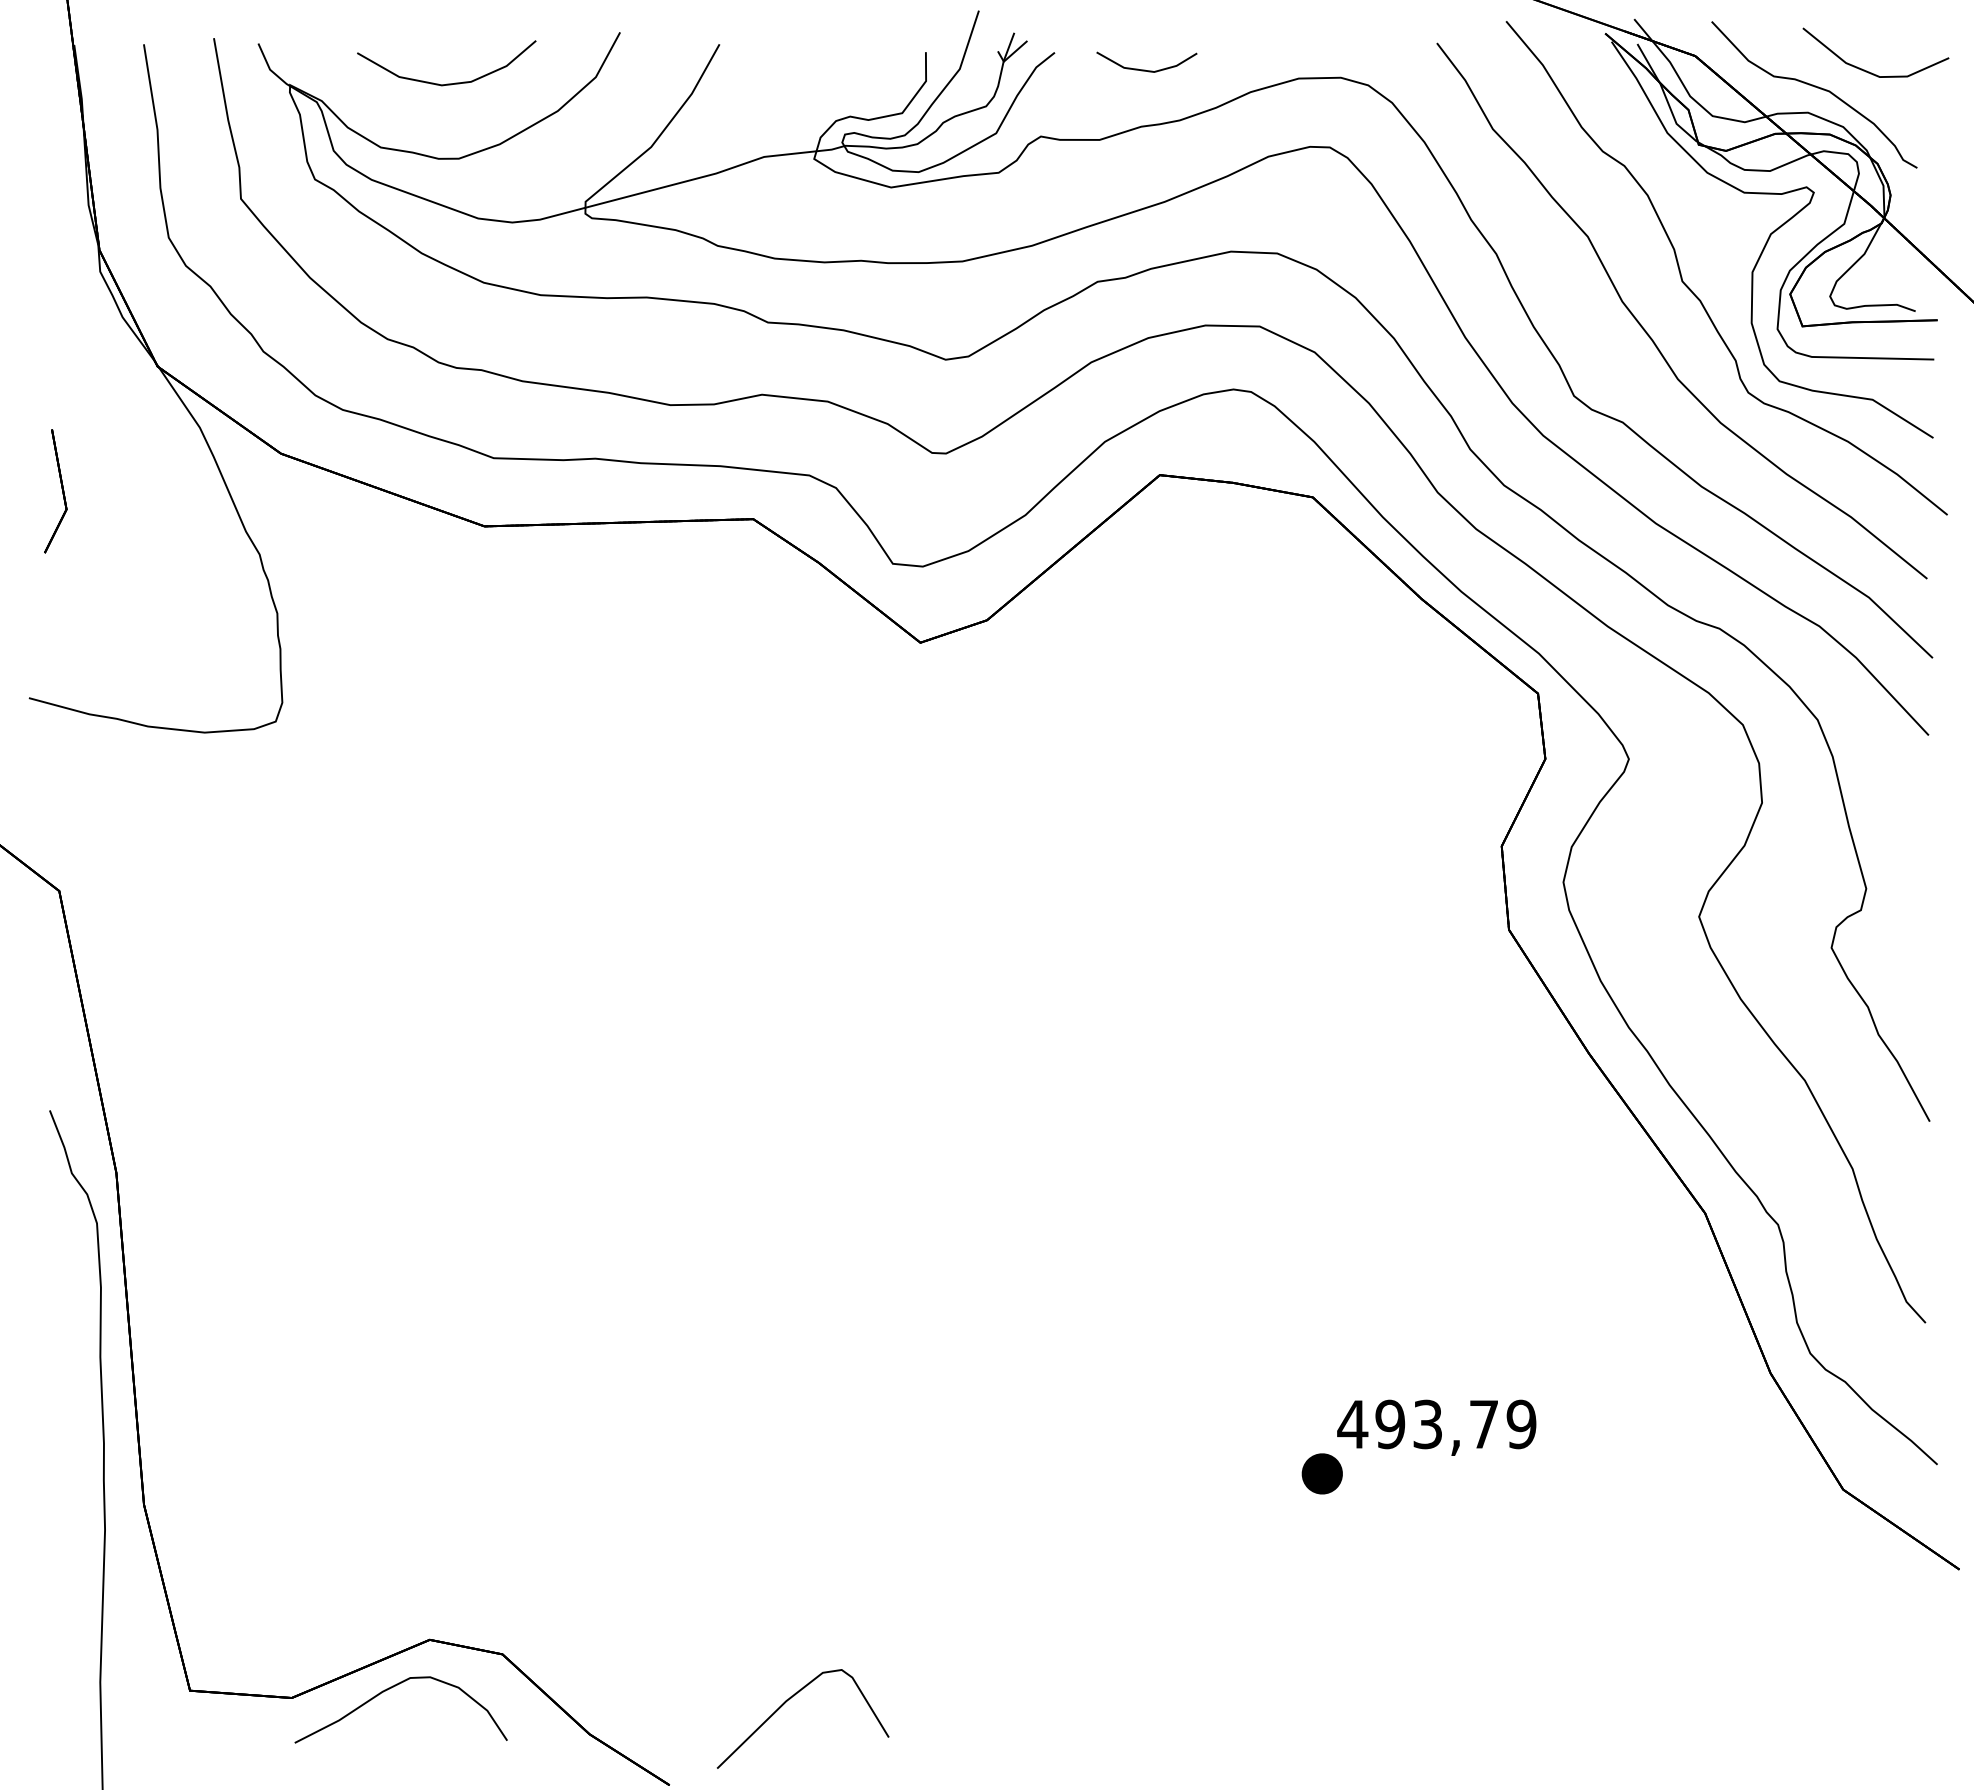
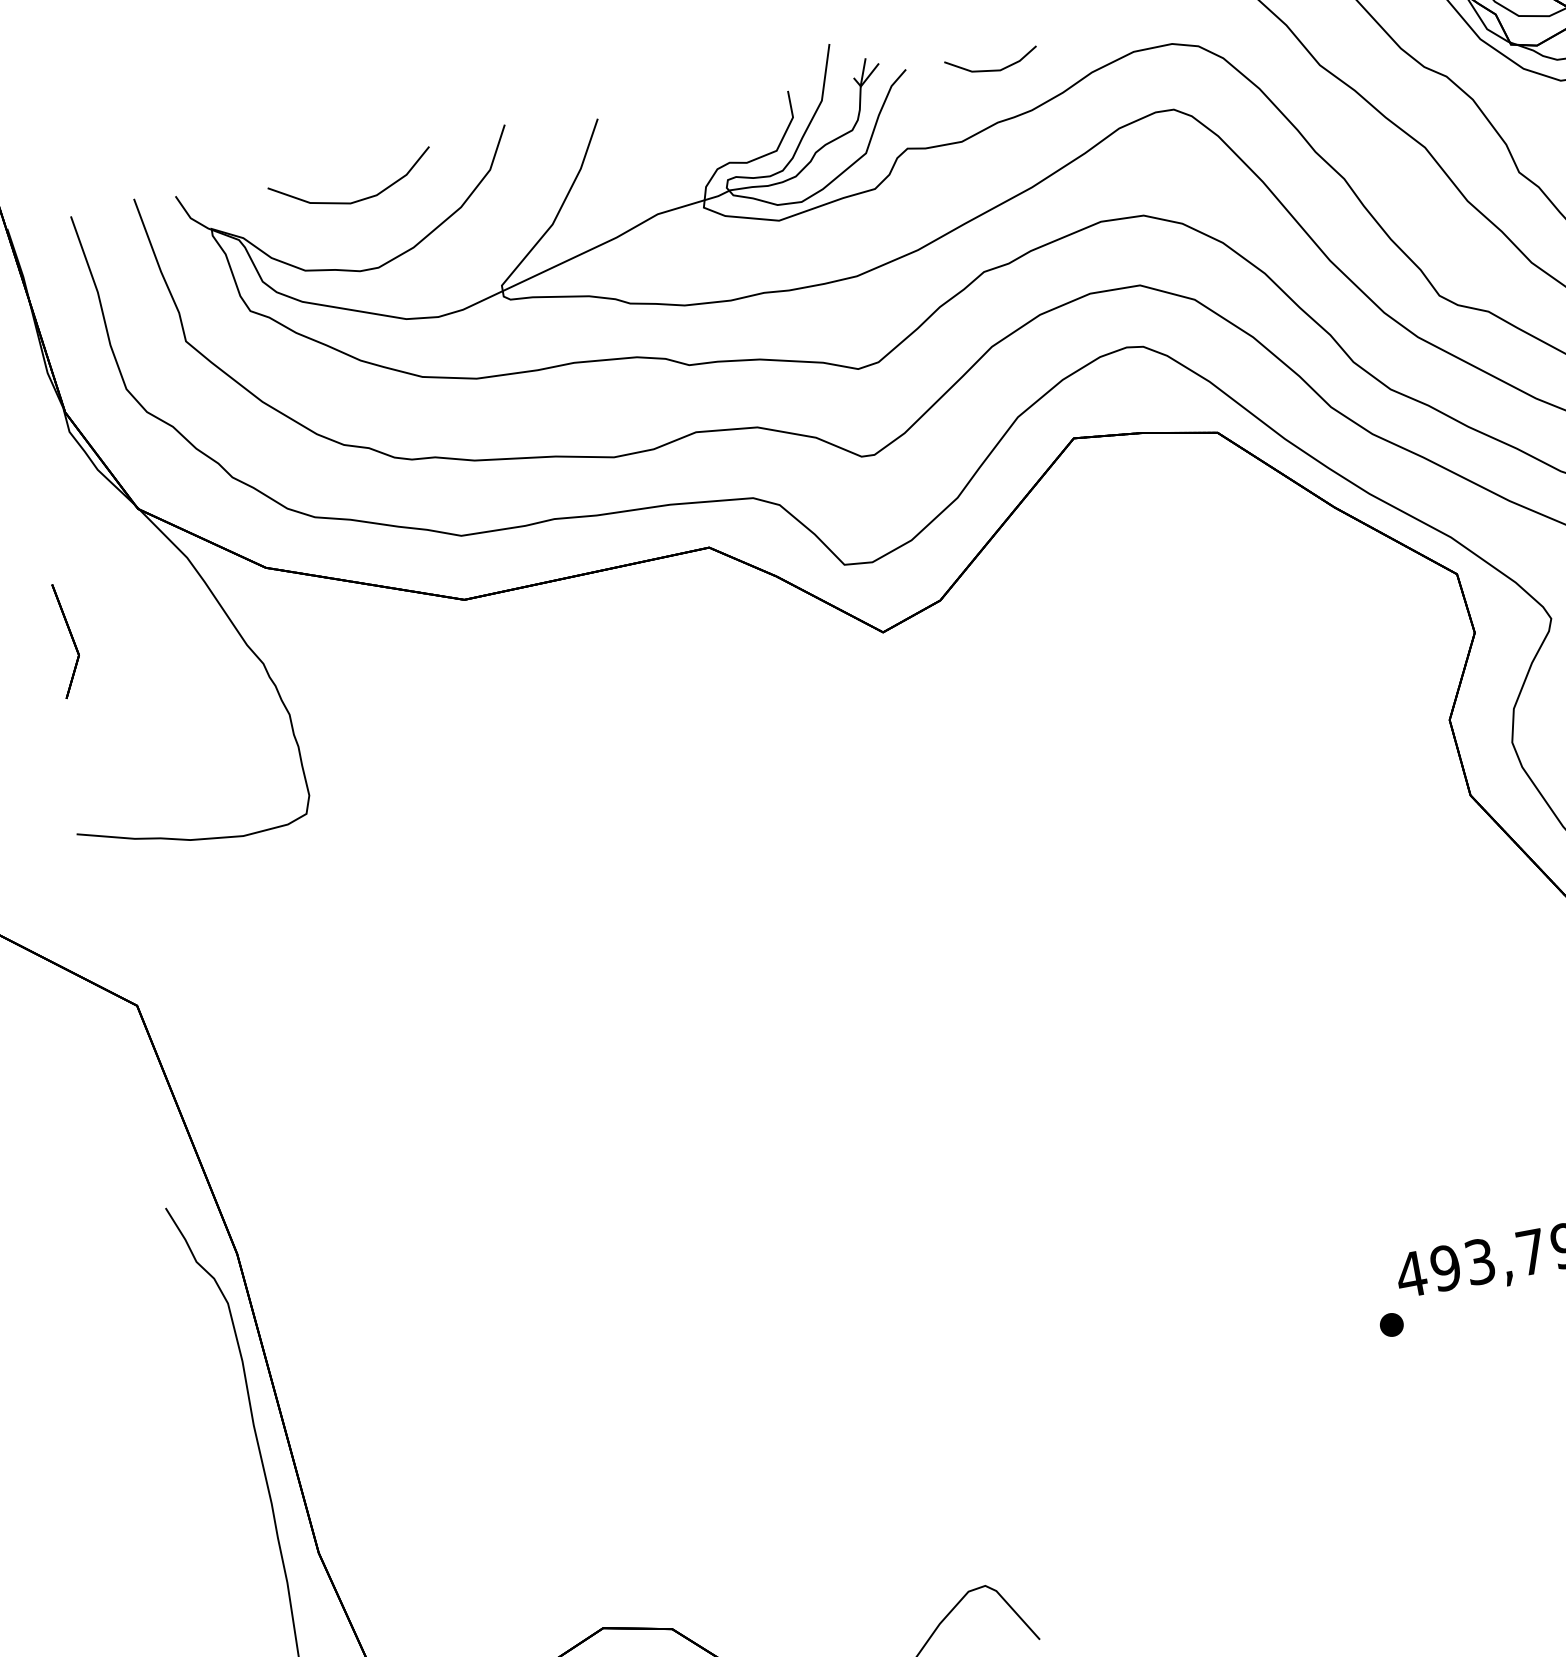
part: (1321, 1473) -> (1391, 1324), size x0.62

